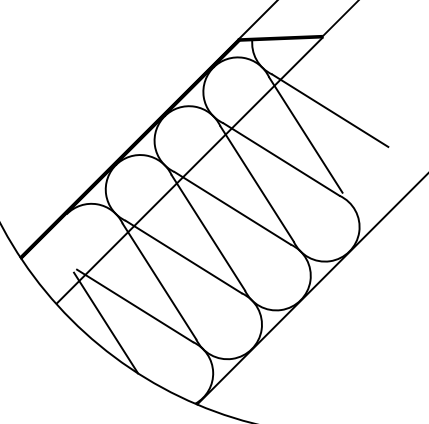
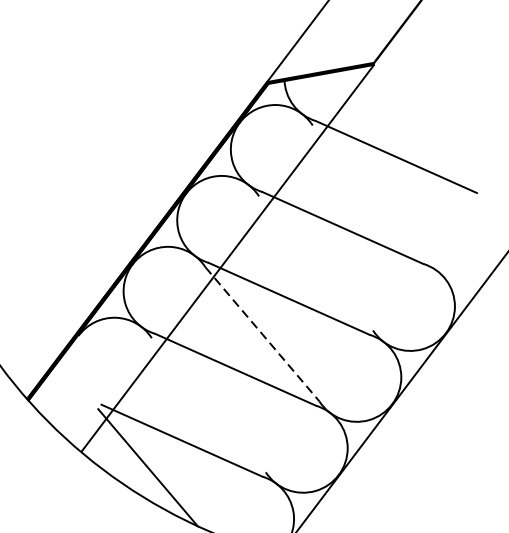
line: (305, 134) -> (369, 191), removed
line: (256, 183) -> (315, 263), removed
line: (208, 233) -> (262, 335), solid -> dashed
line: (159, 281) -> (208, 405), removed

